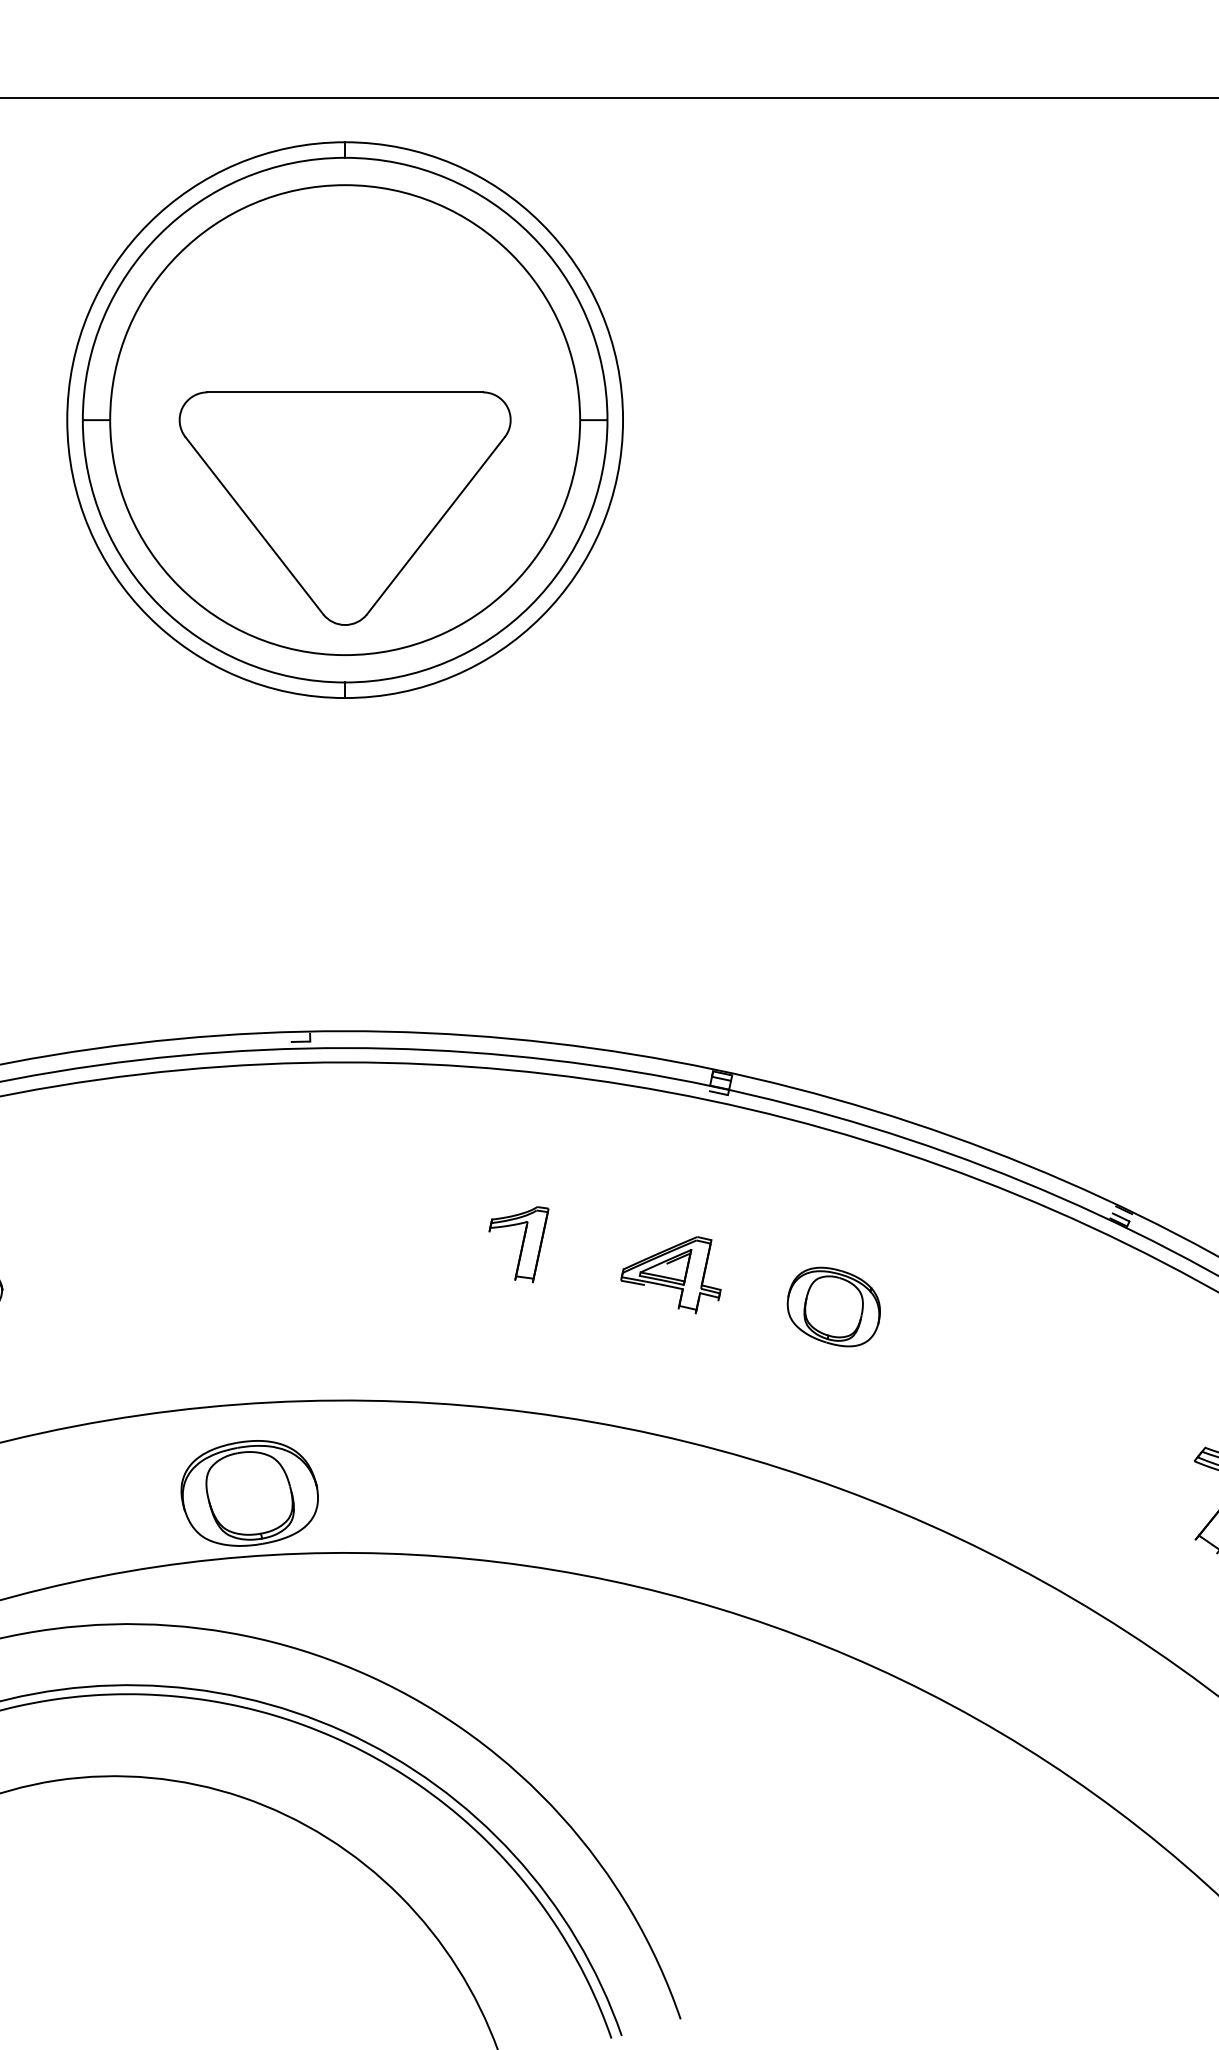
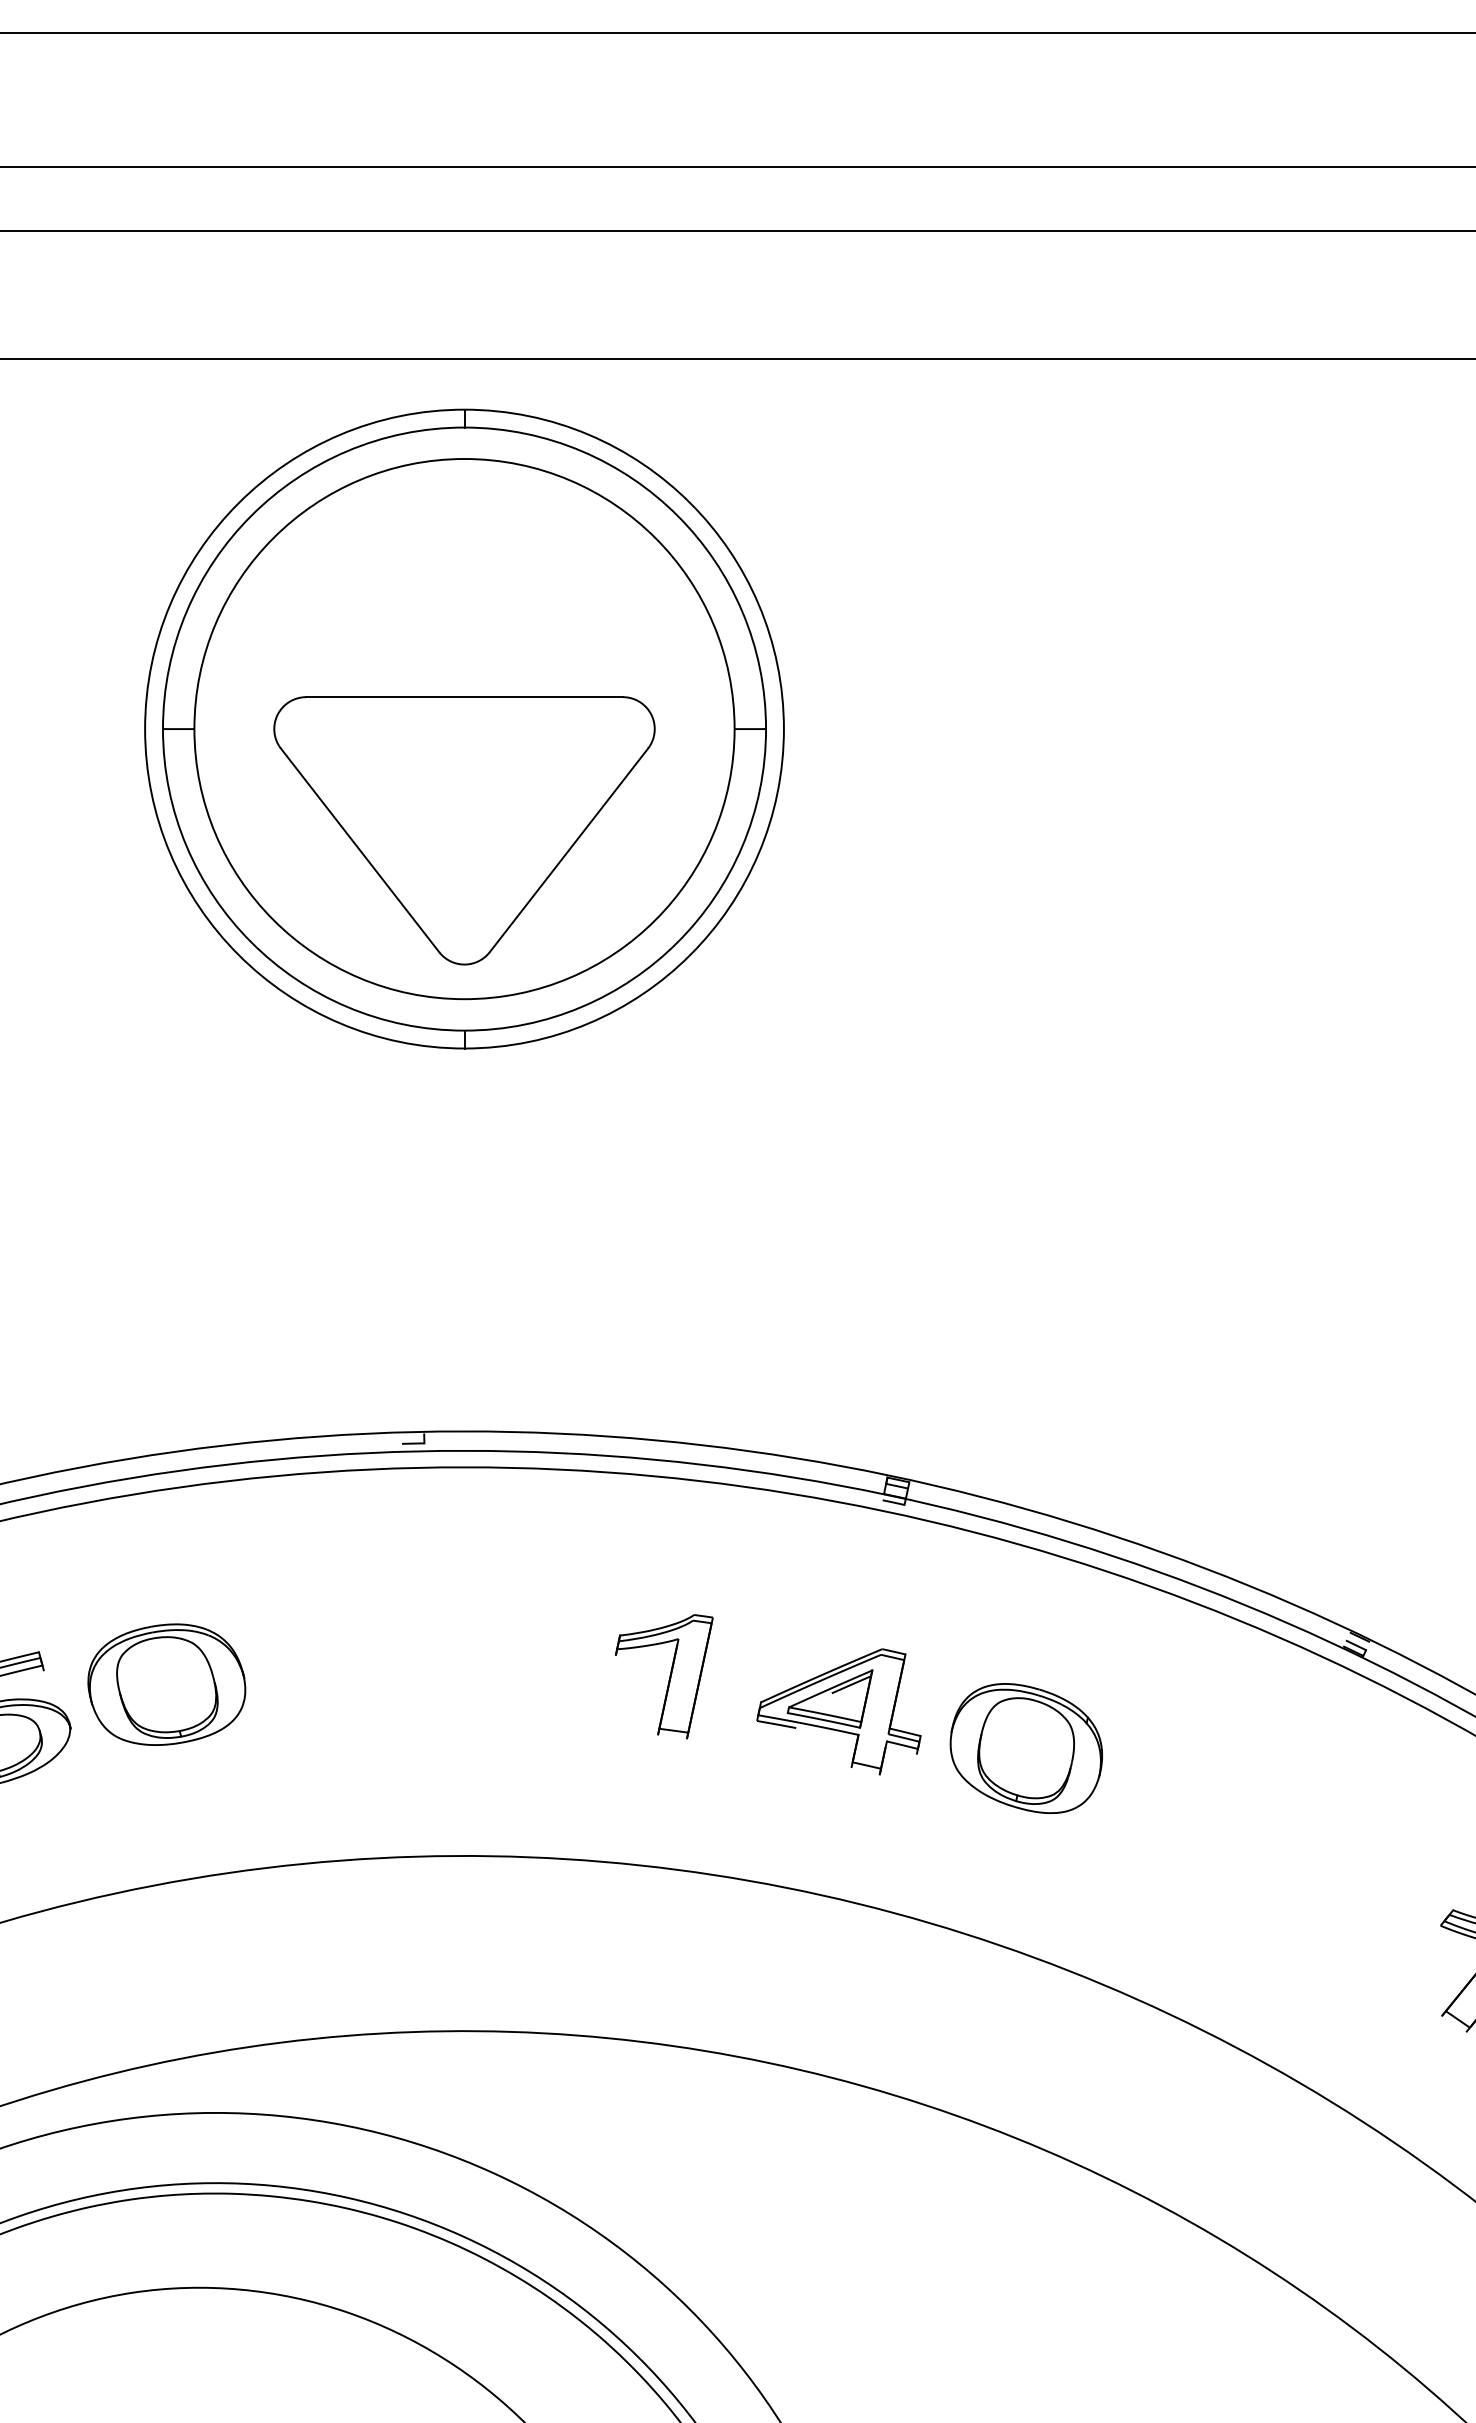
part: (519, 1244) -> (664, 1676), size x1.43
part: (670, 1274) -> (838, 1711), size x1.43
part: (833, 1307) -> (1025, 1748), size x1.43
part: (249, 1493) -> (166, 1684), moved

